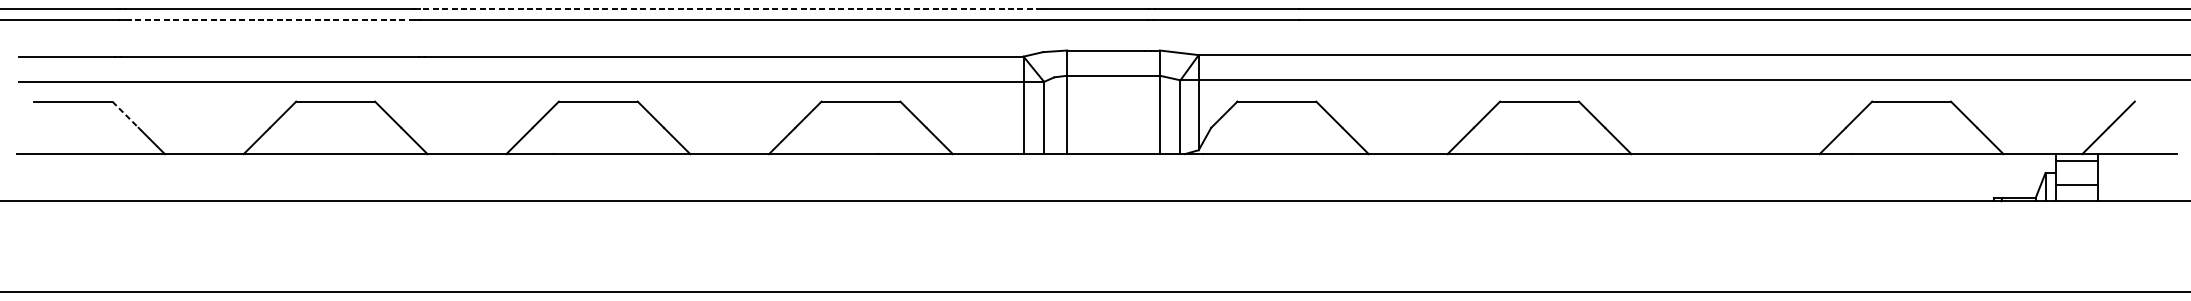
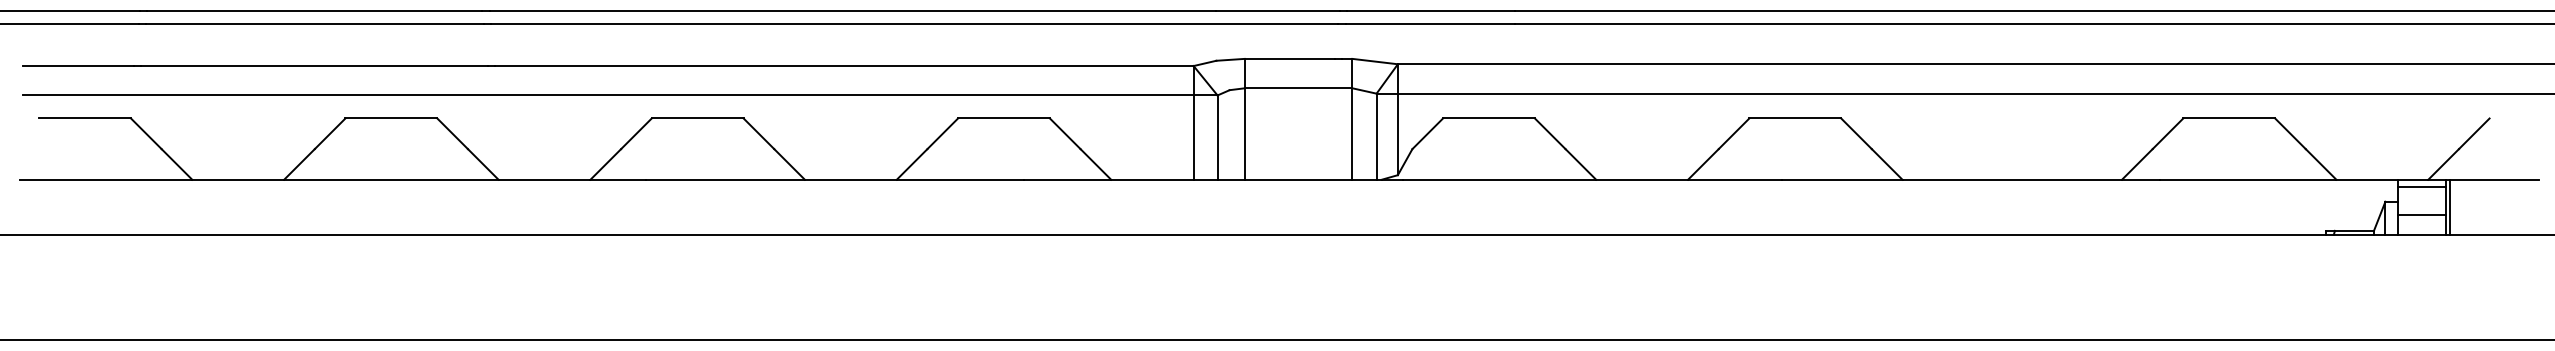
line: (731, 9) -> (852, 10), dashed -> solid
line: (269, 20) -> (314, 23), dashed -> solid
line: (125, 114) -> (146, 133), dashed -> solid
line: (2101, 177) -> (2450, 206), added

